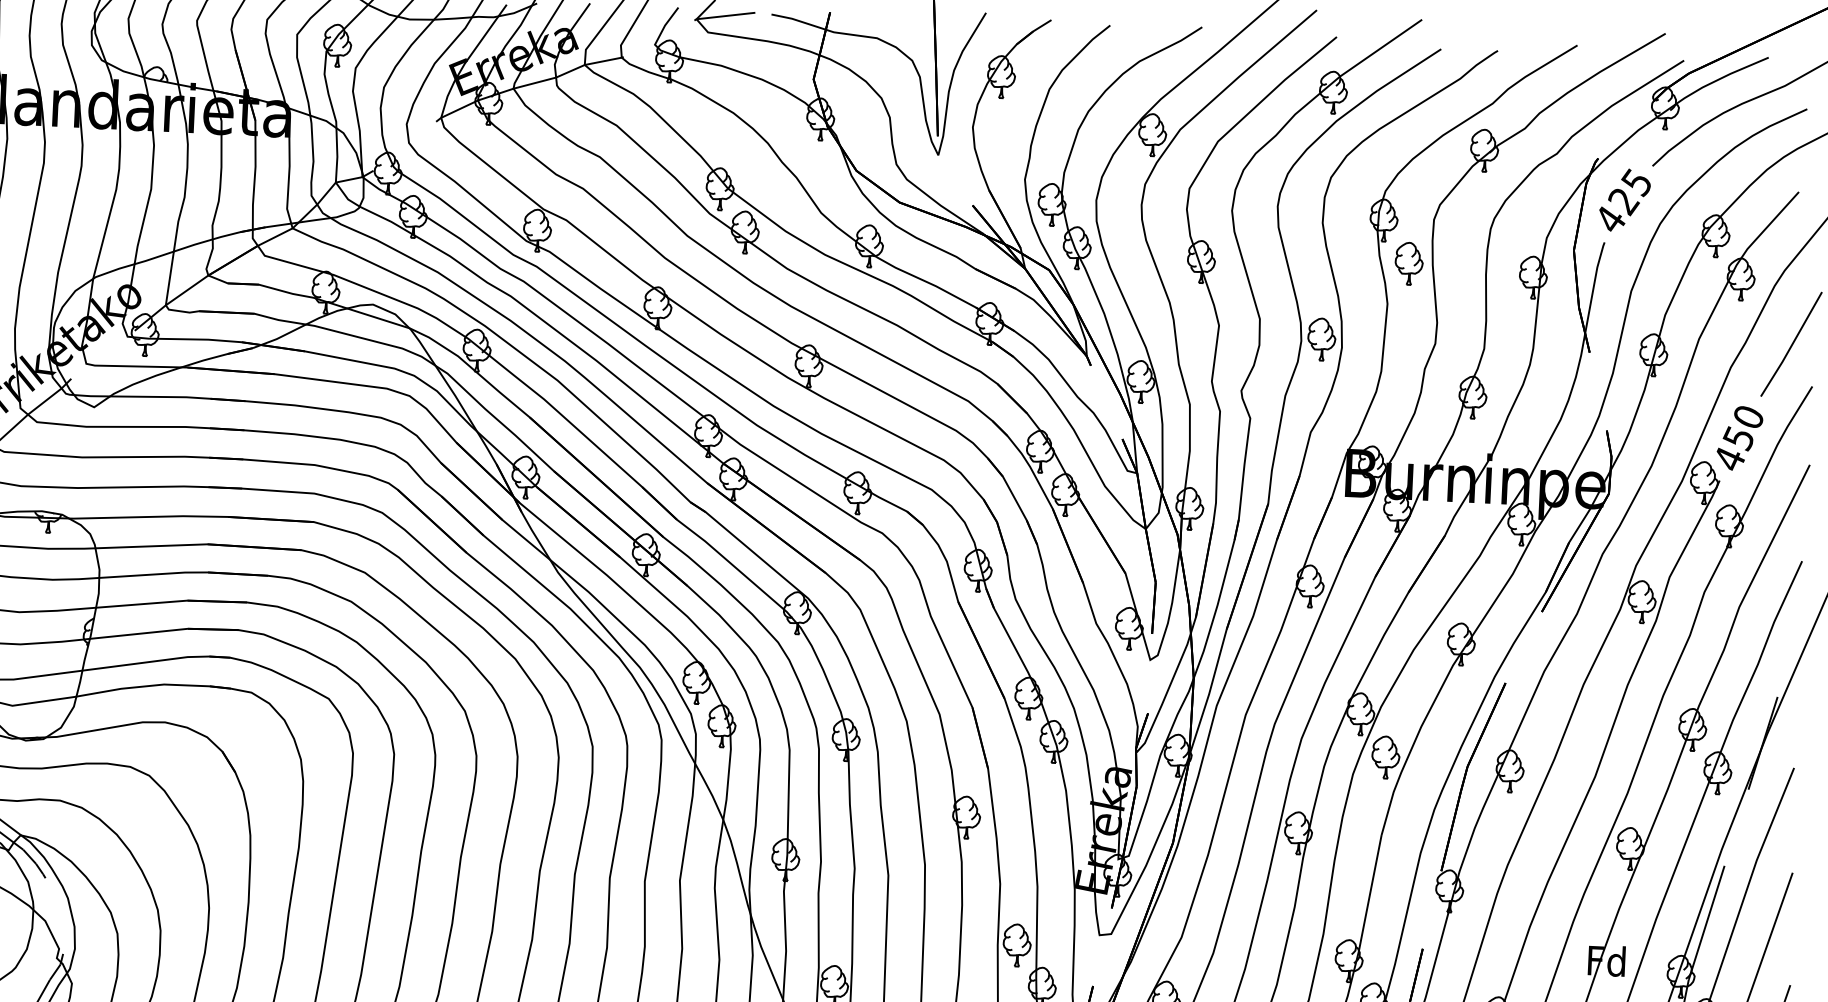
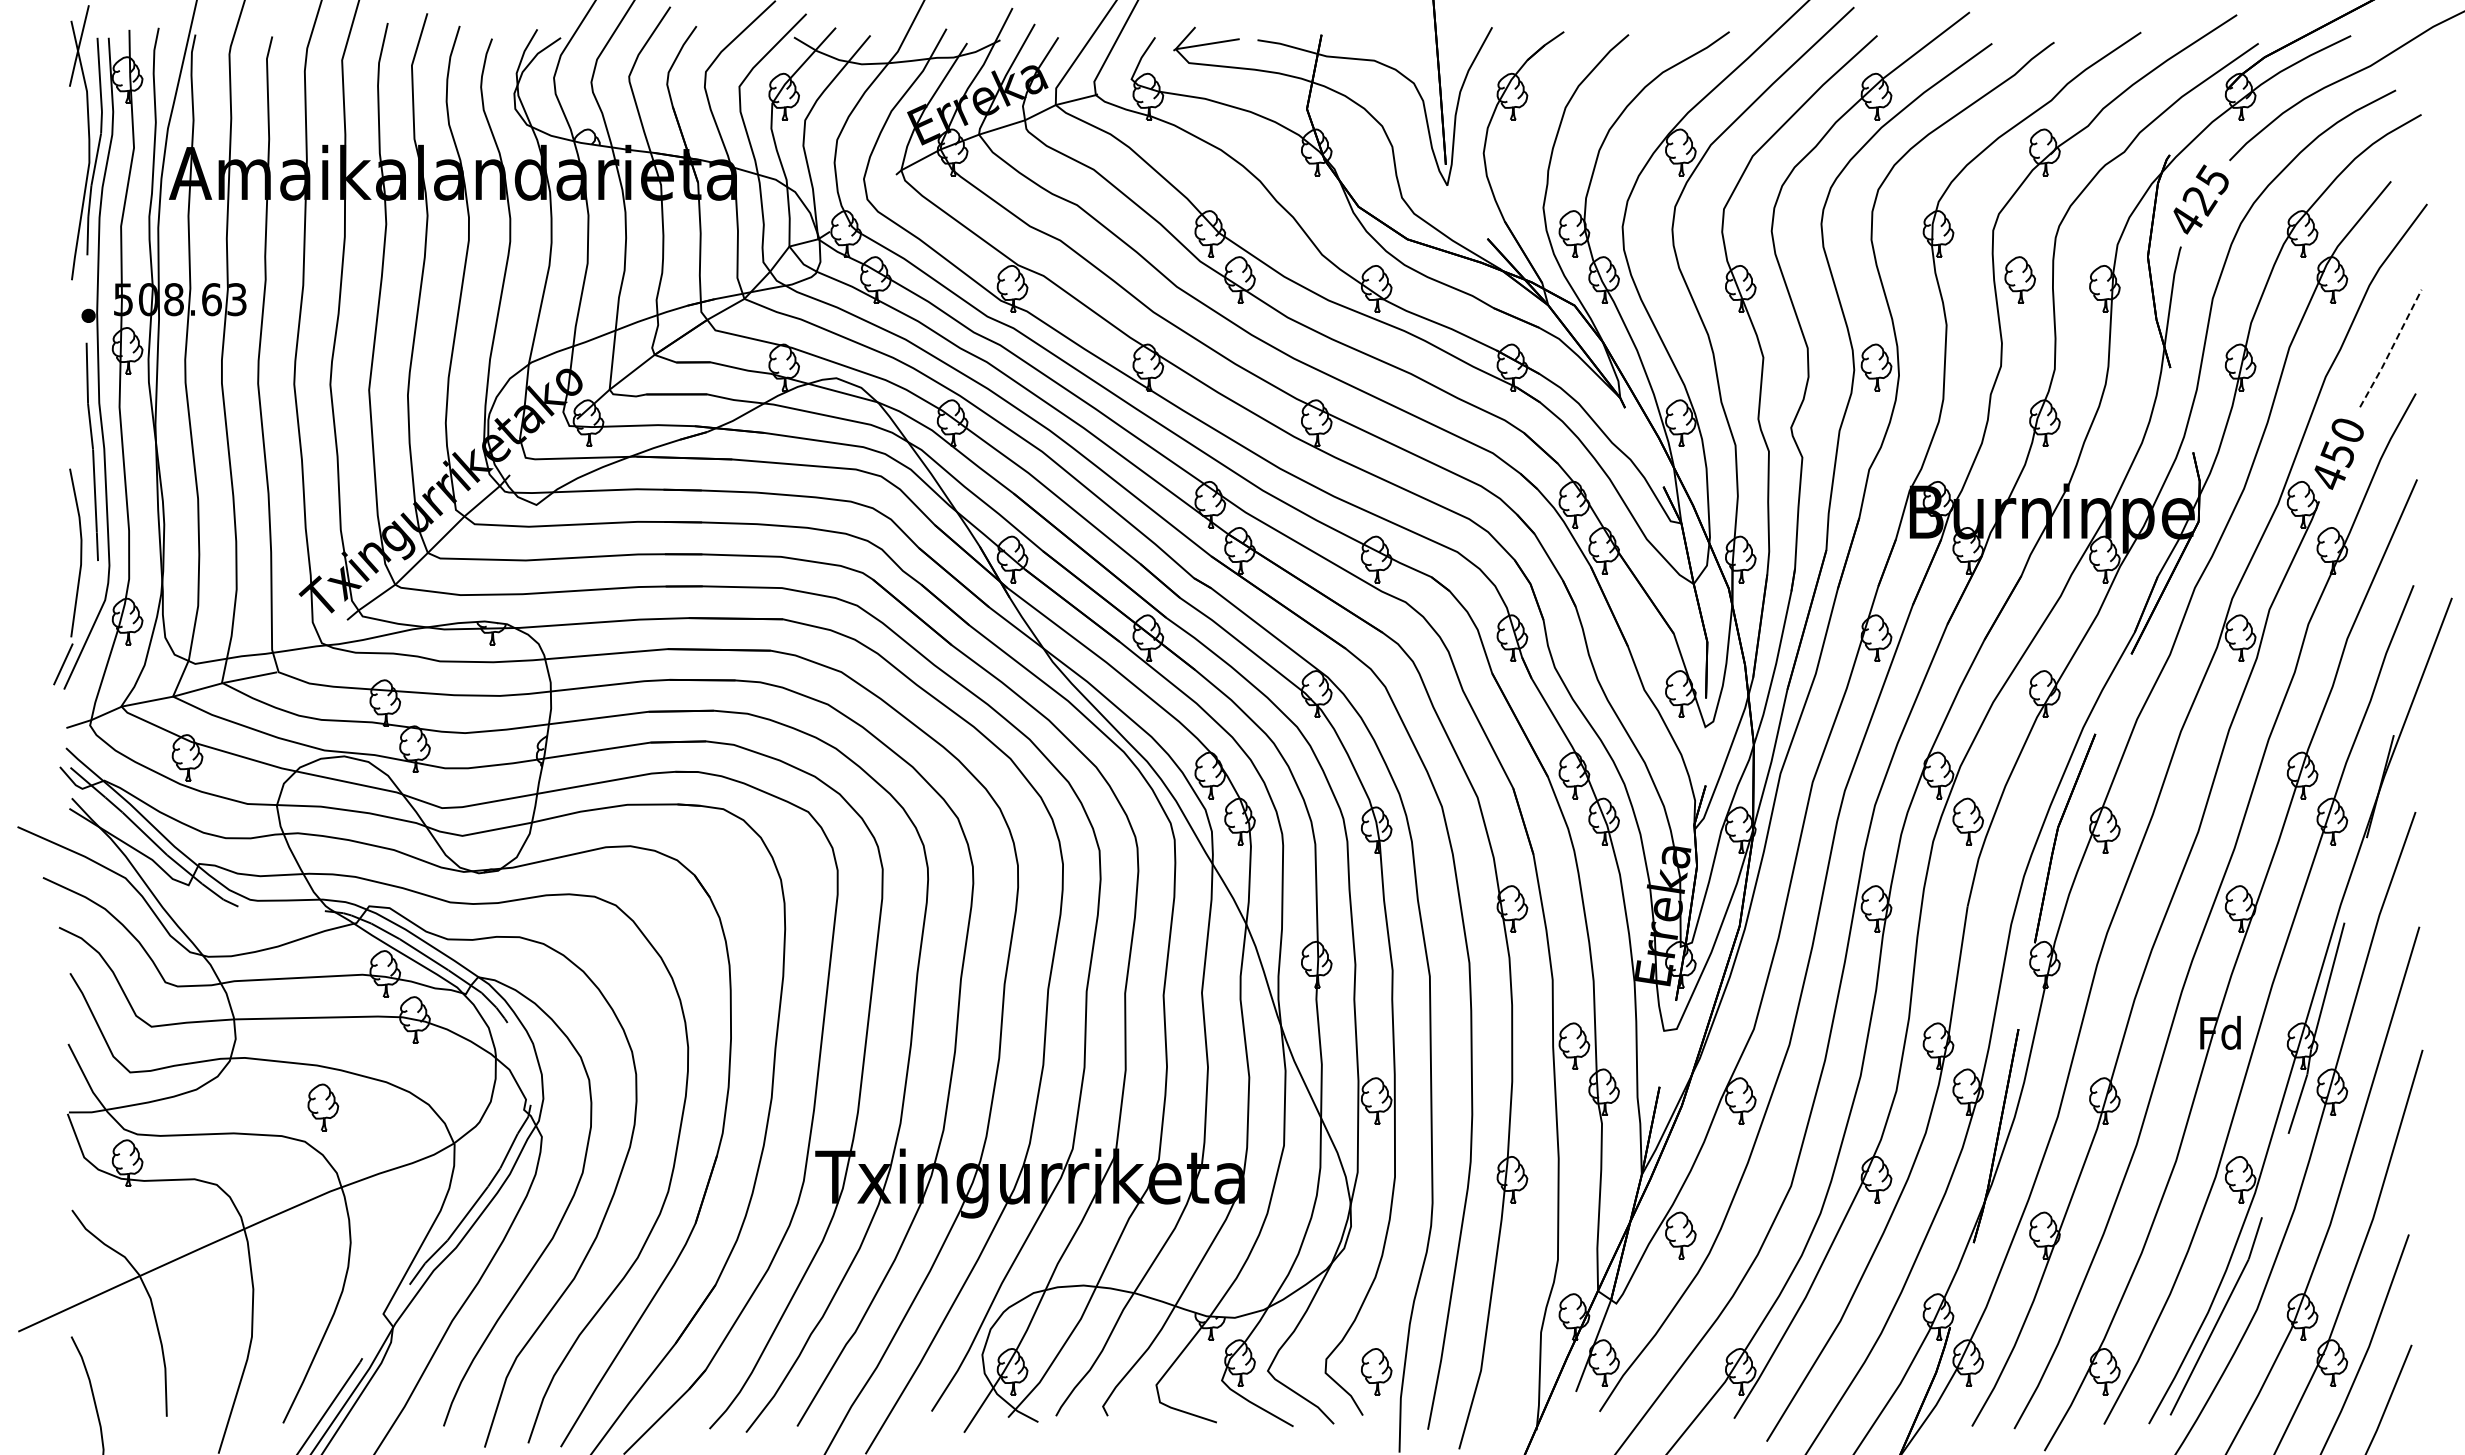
part: (1408, 263) -> (2019, 279), moved
line: (1791, 346) -> (2390, 350), solid -> dashed

